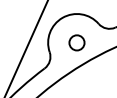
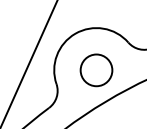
circle: (76, 42) -> (95, 69), size x1.43

